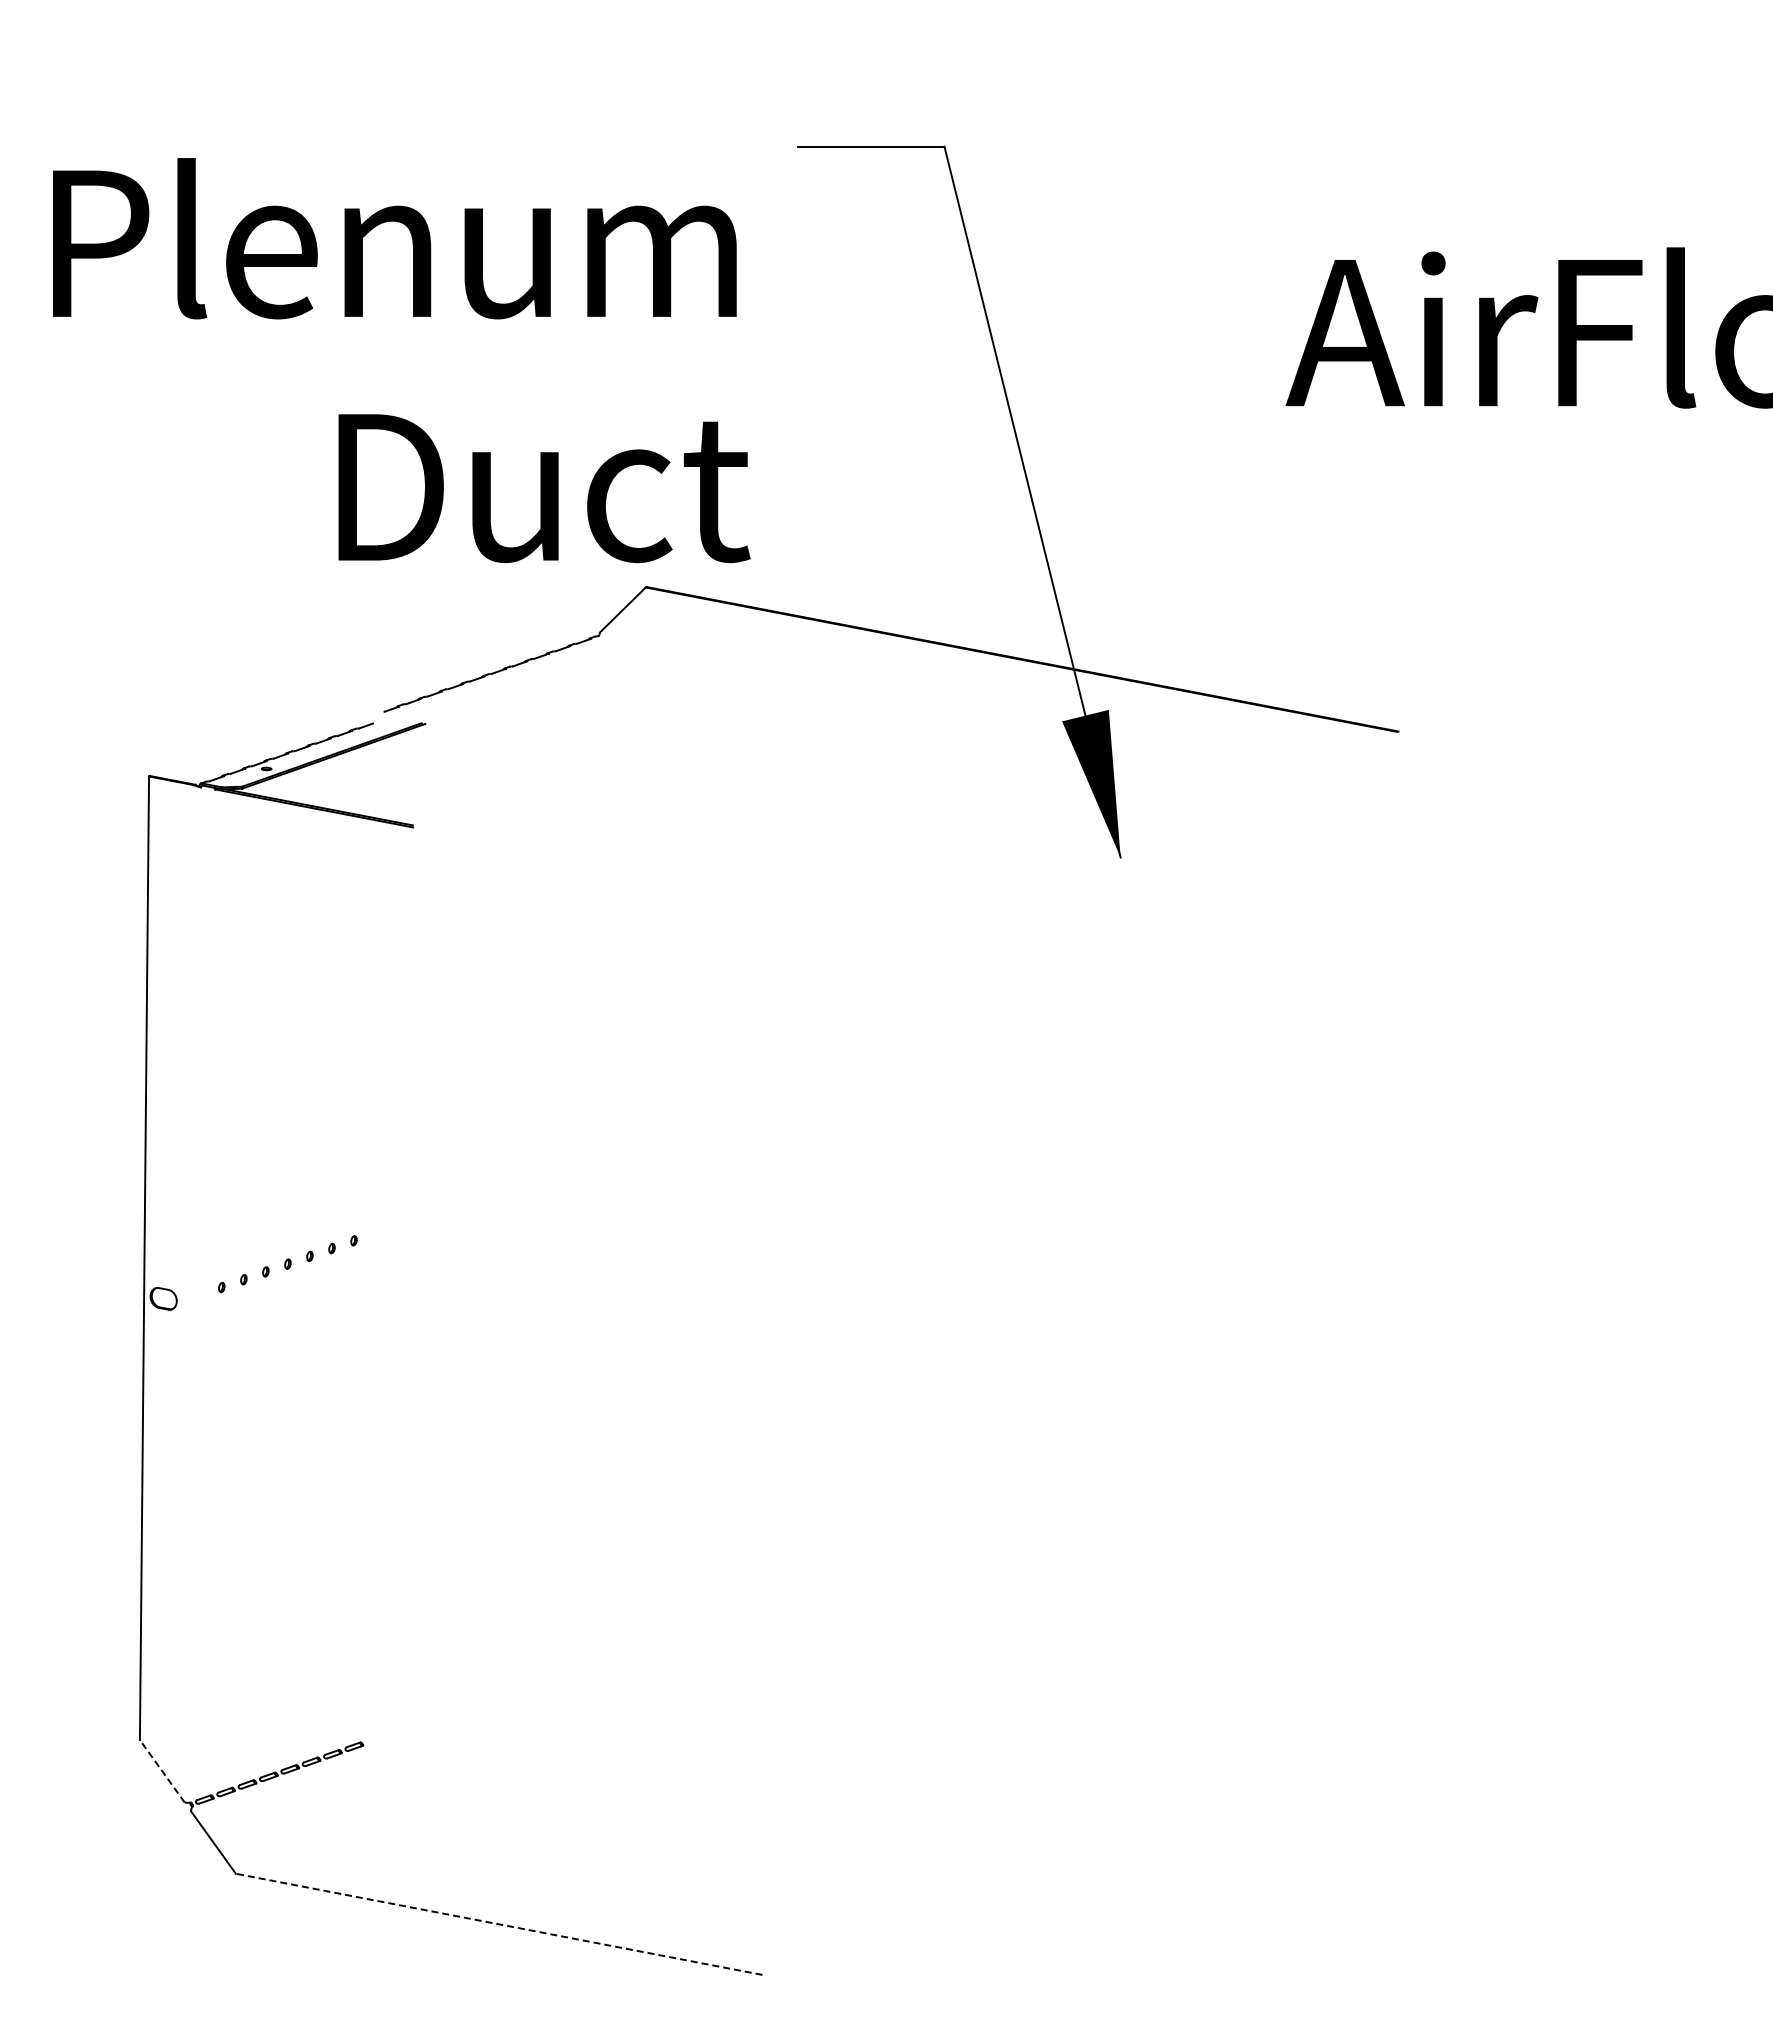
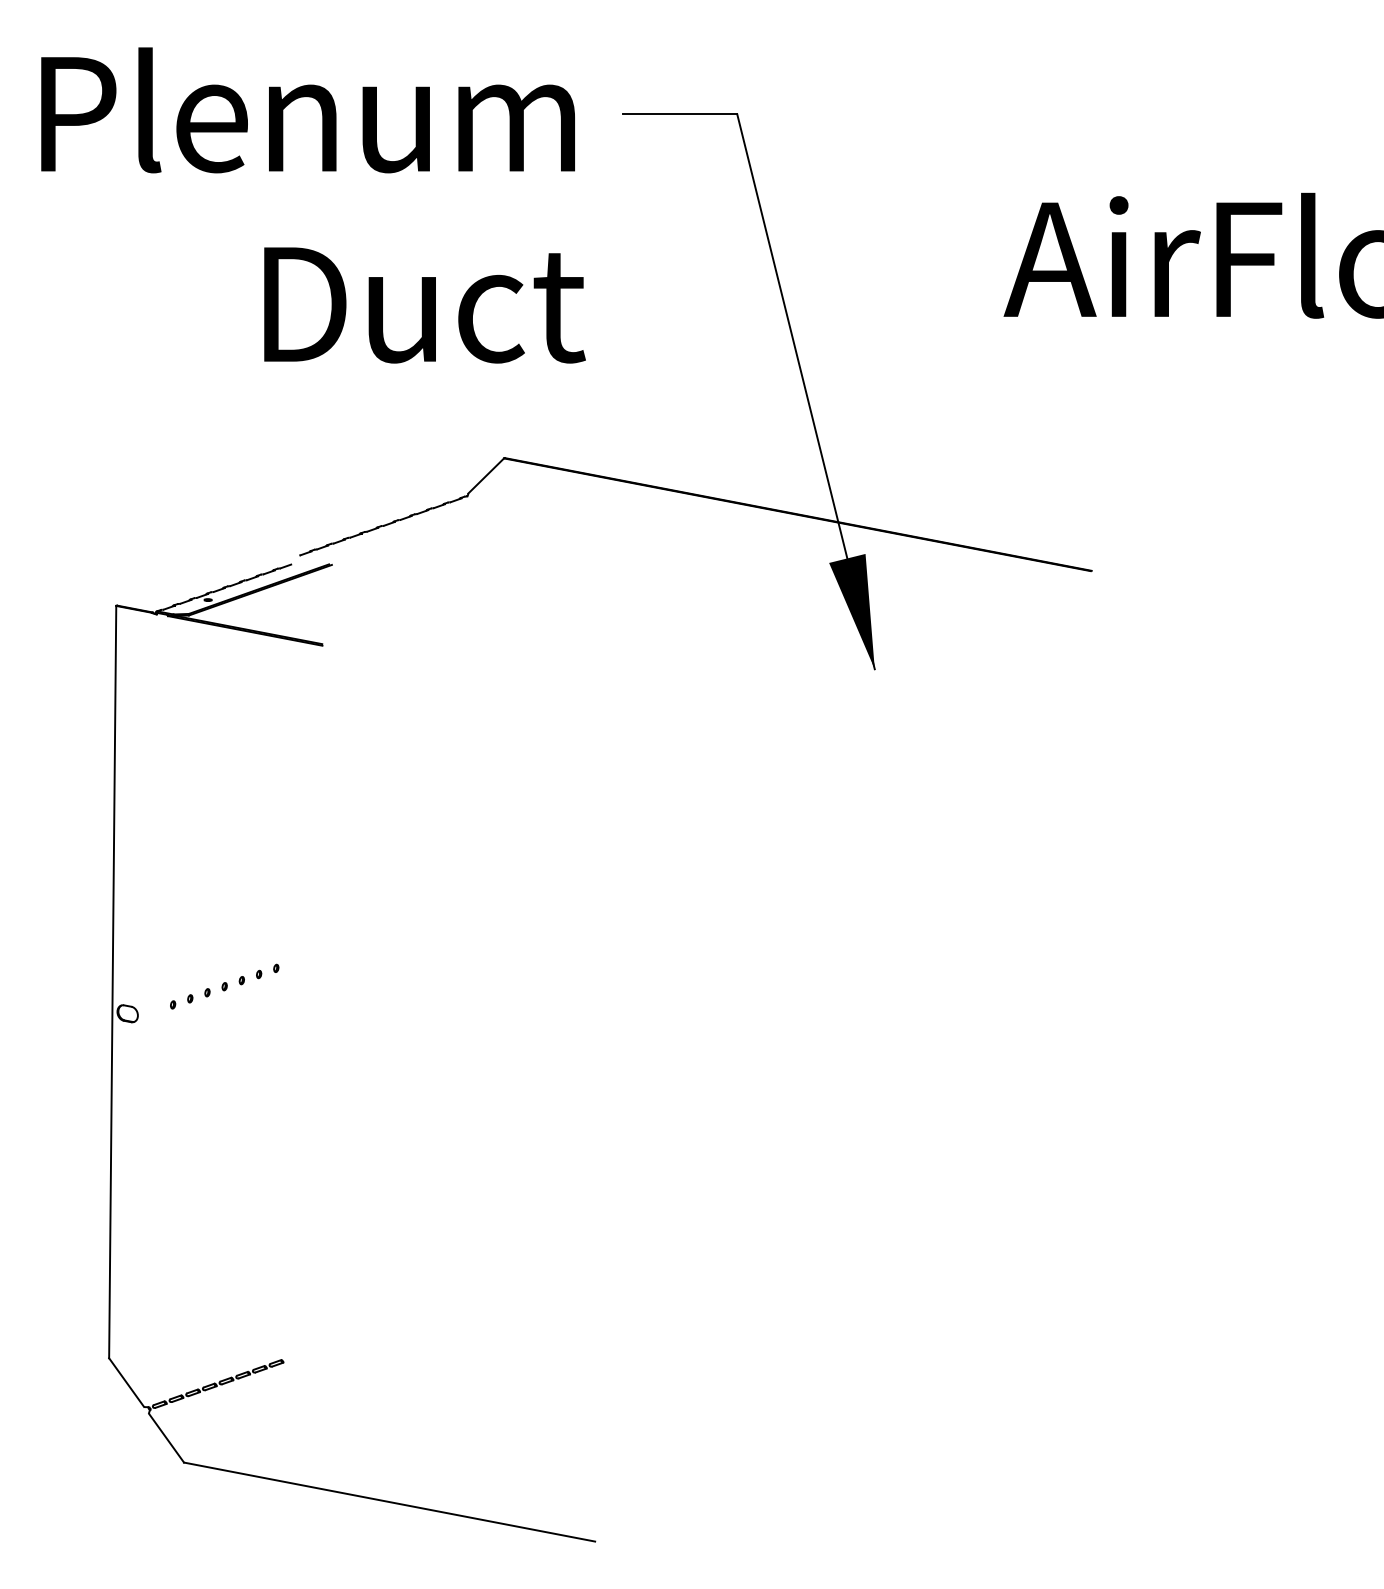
text: (401, 360) -> (313, 205), moved
line: (162, 1770) -> (126, 1381), dashed -> solid
line: (498, 1924) -> (389, 1502), dashed -> solid

